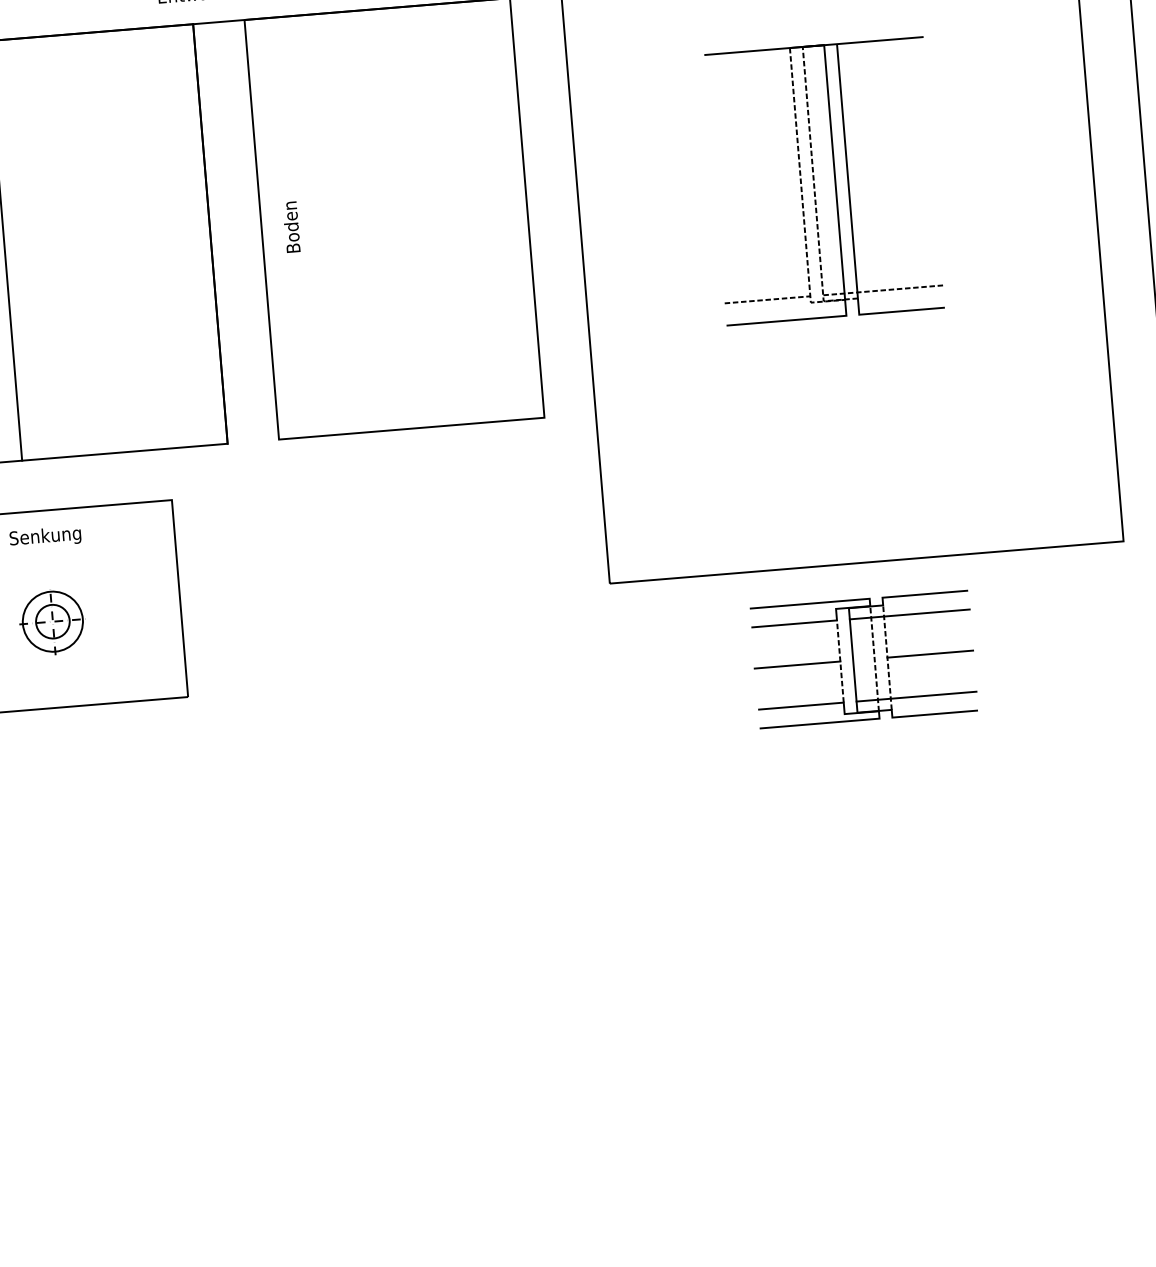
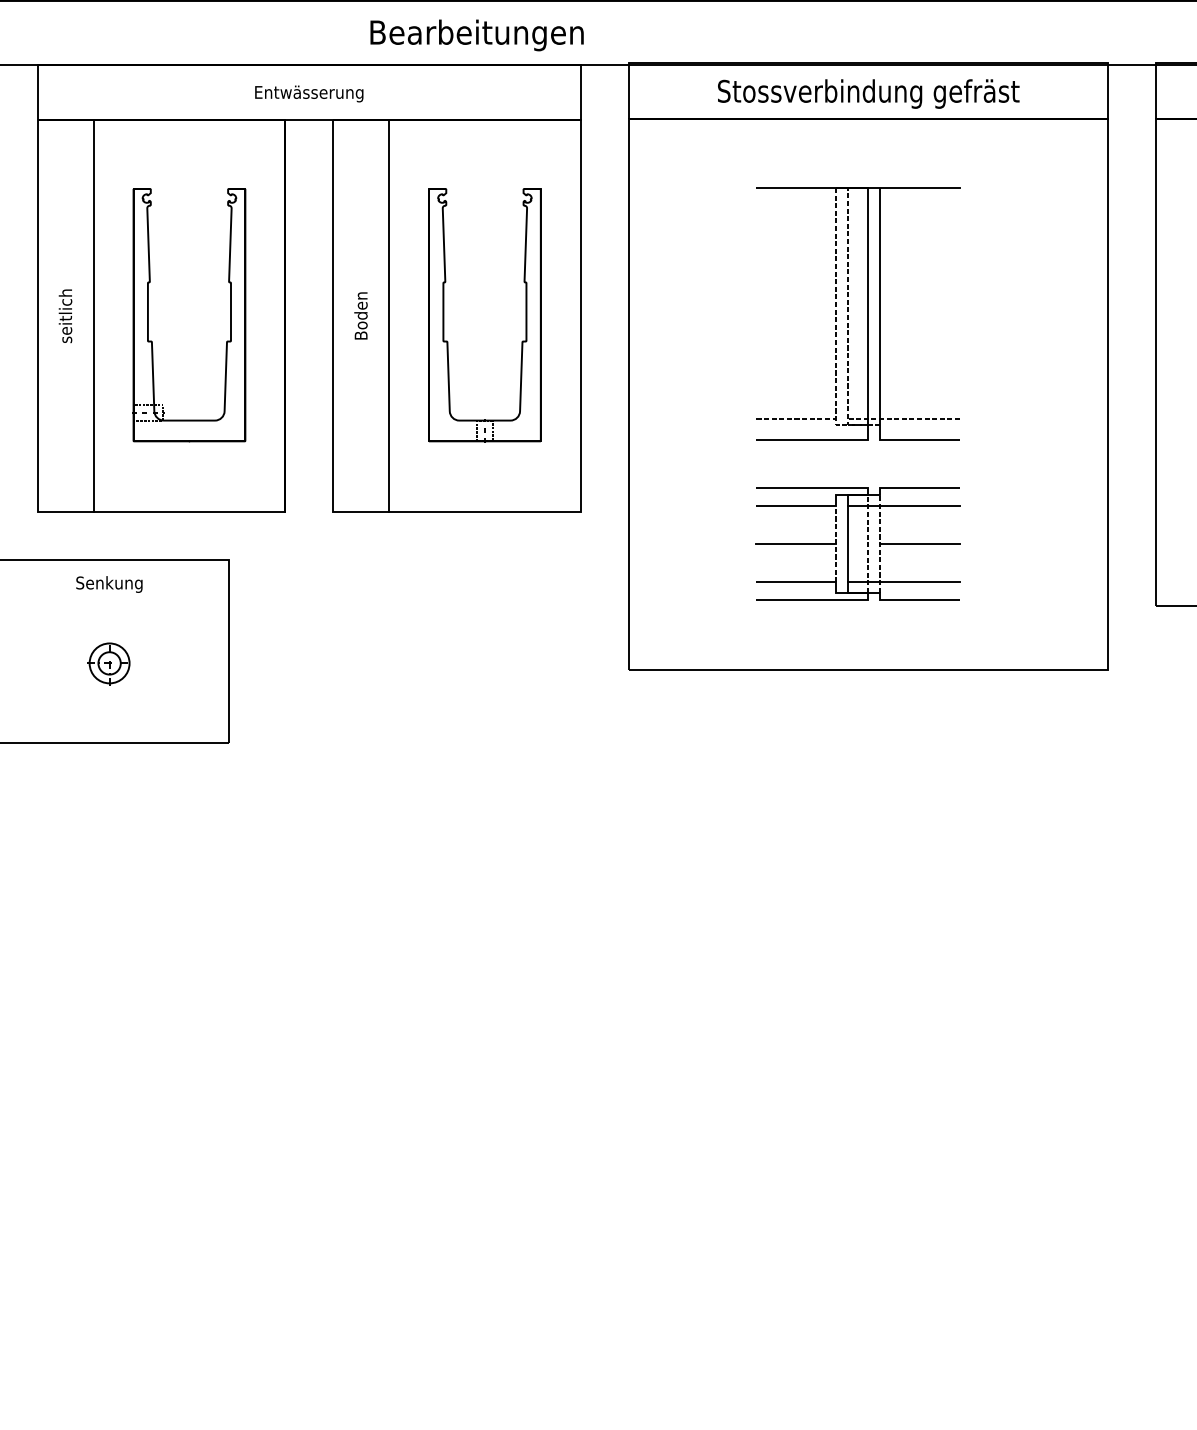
part: (381, 219) -> (444, 315), added
line: (322, 224) -> (389, 315), added
part: (63, 245) -> (148, 315), added
part: (51, 622) -> (108, 663), size x0.71
part: (853, 659) -> (848, 543), moved

